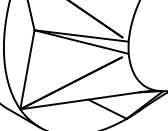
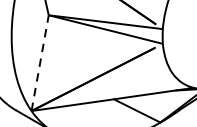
line: (27, 69) -> (40, 62), solid -> dashed

